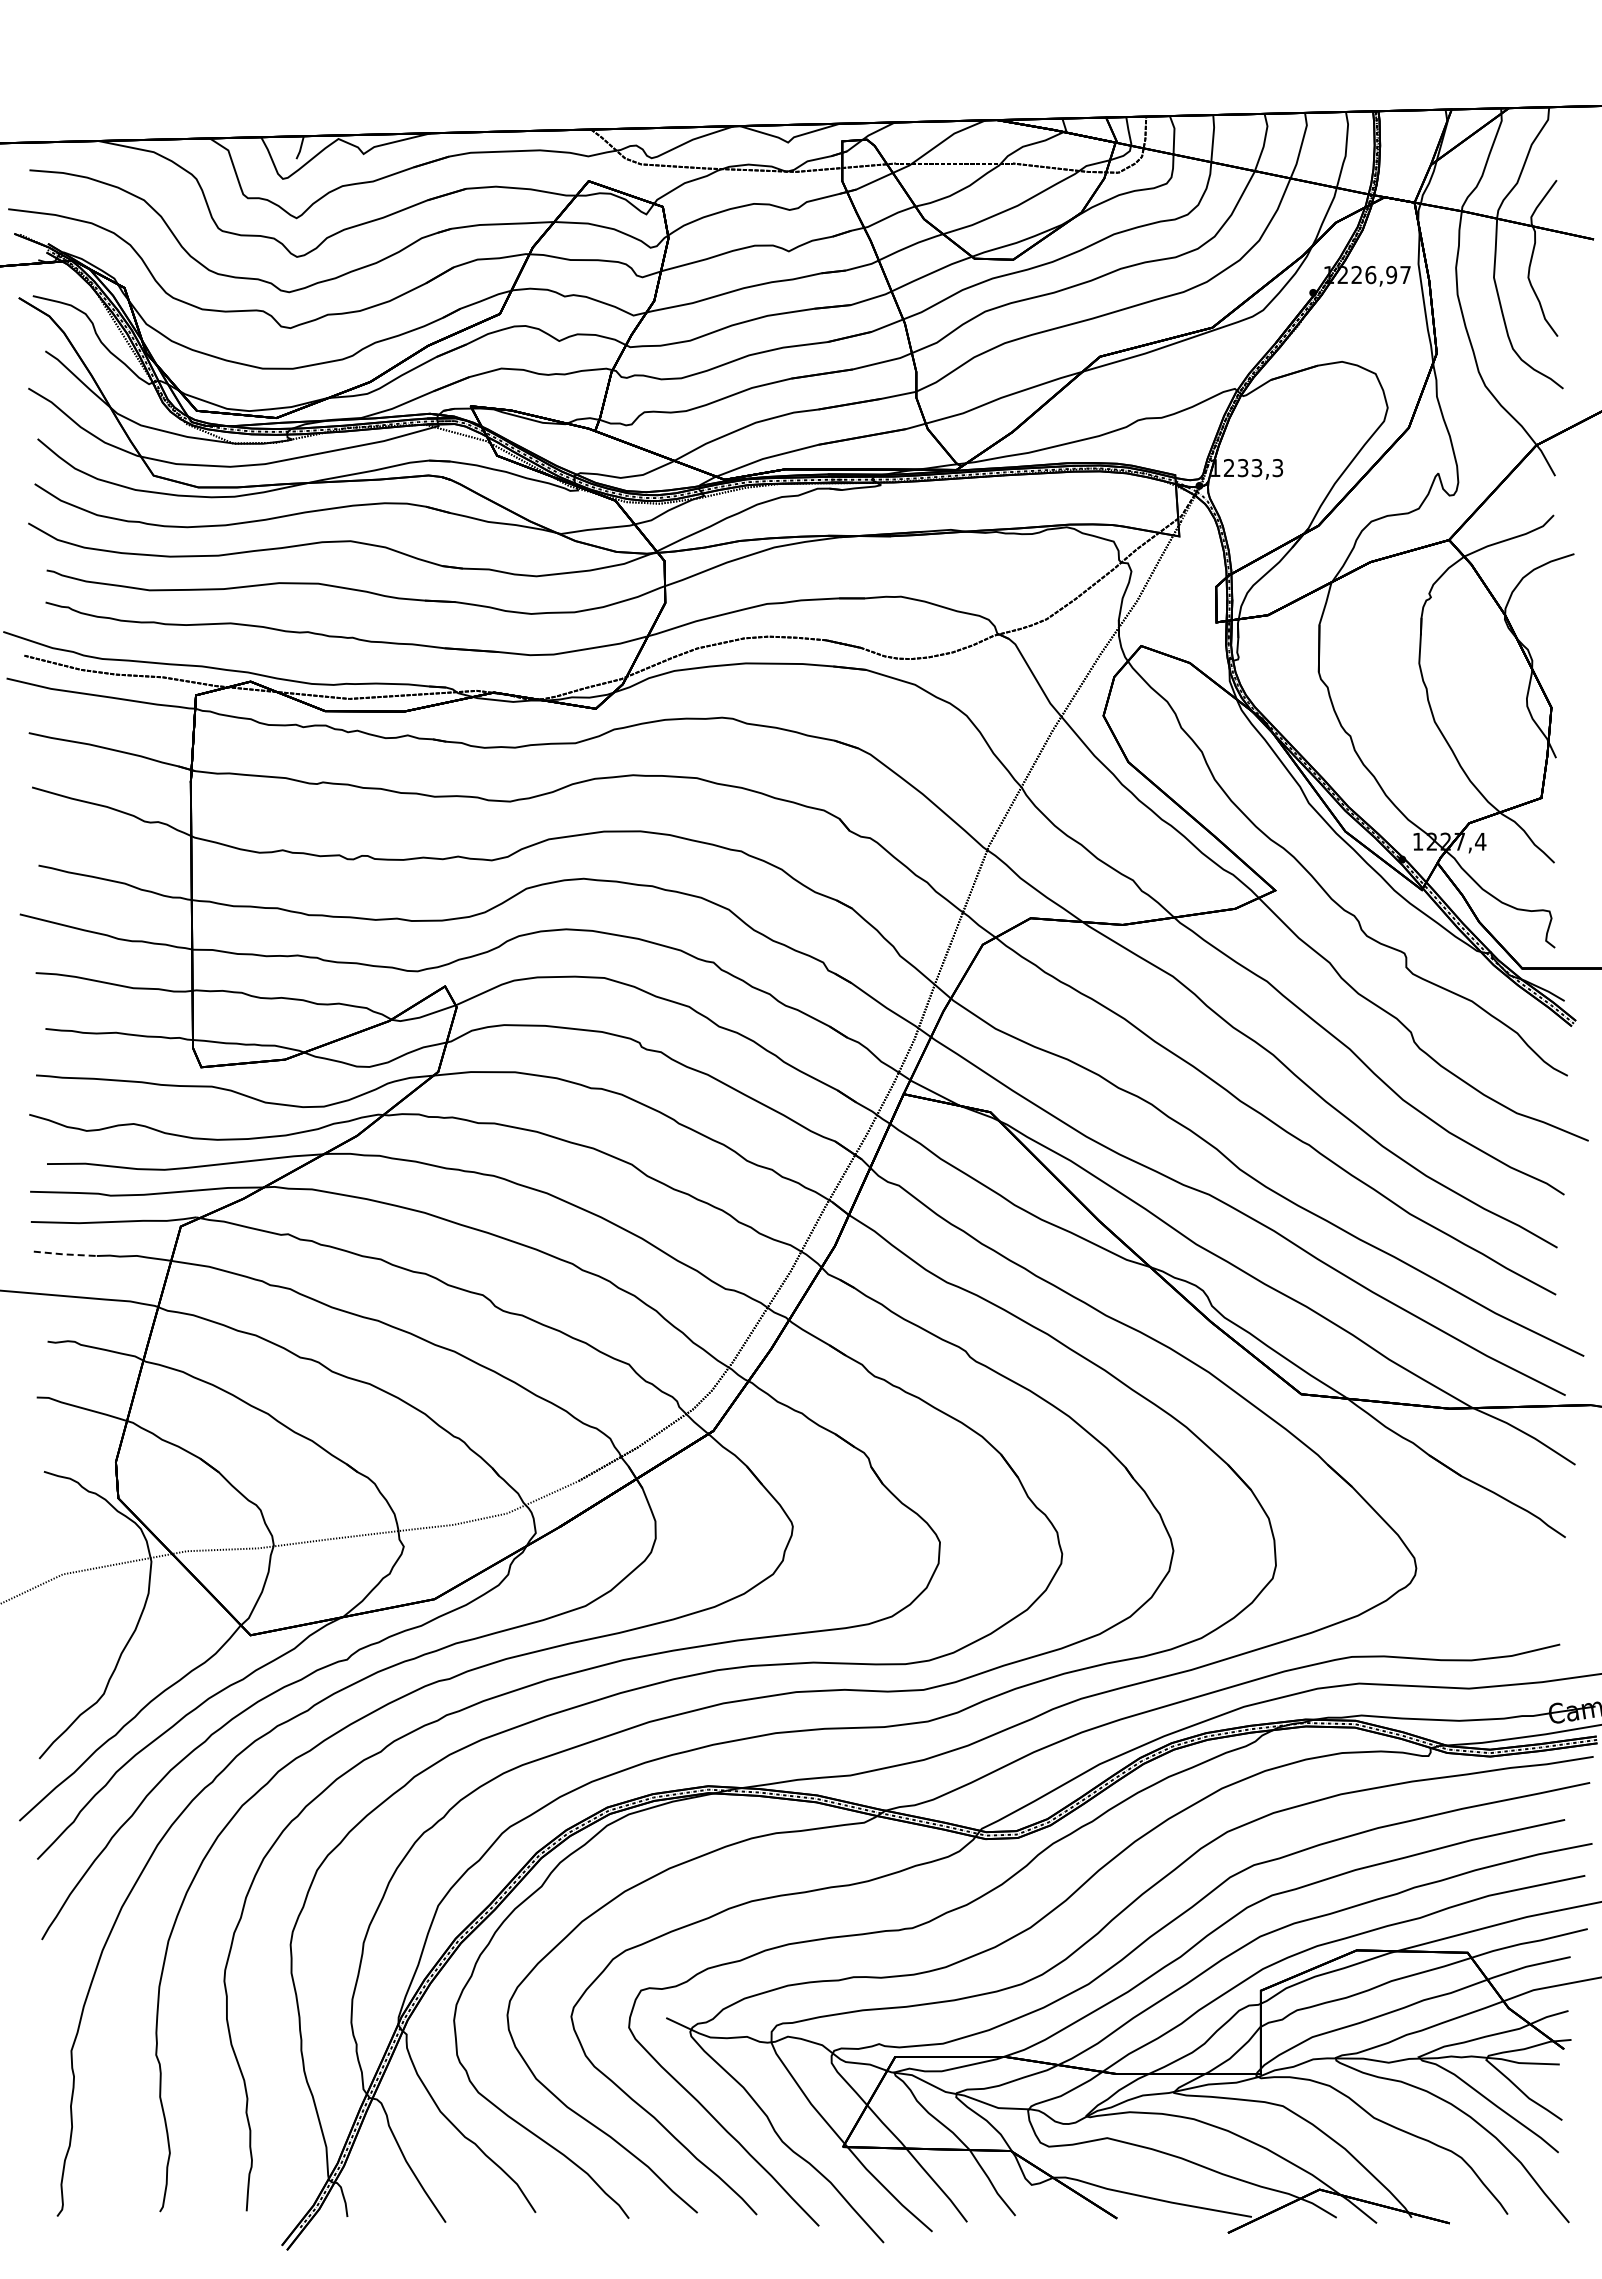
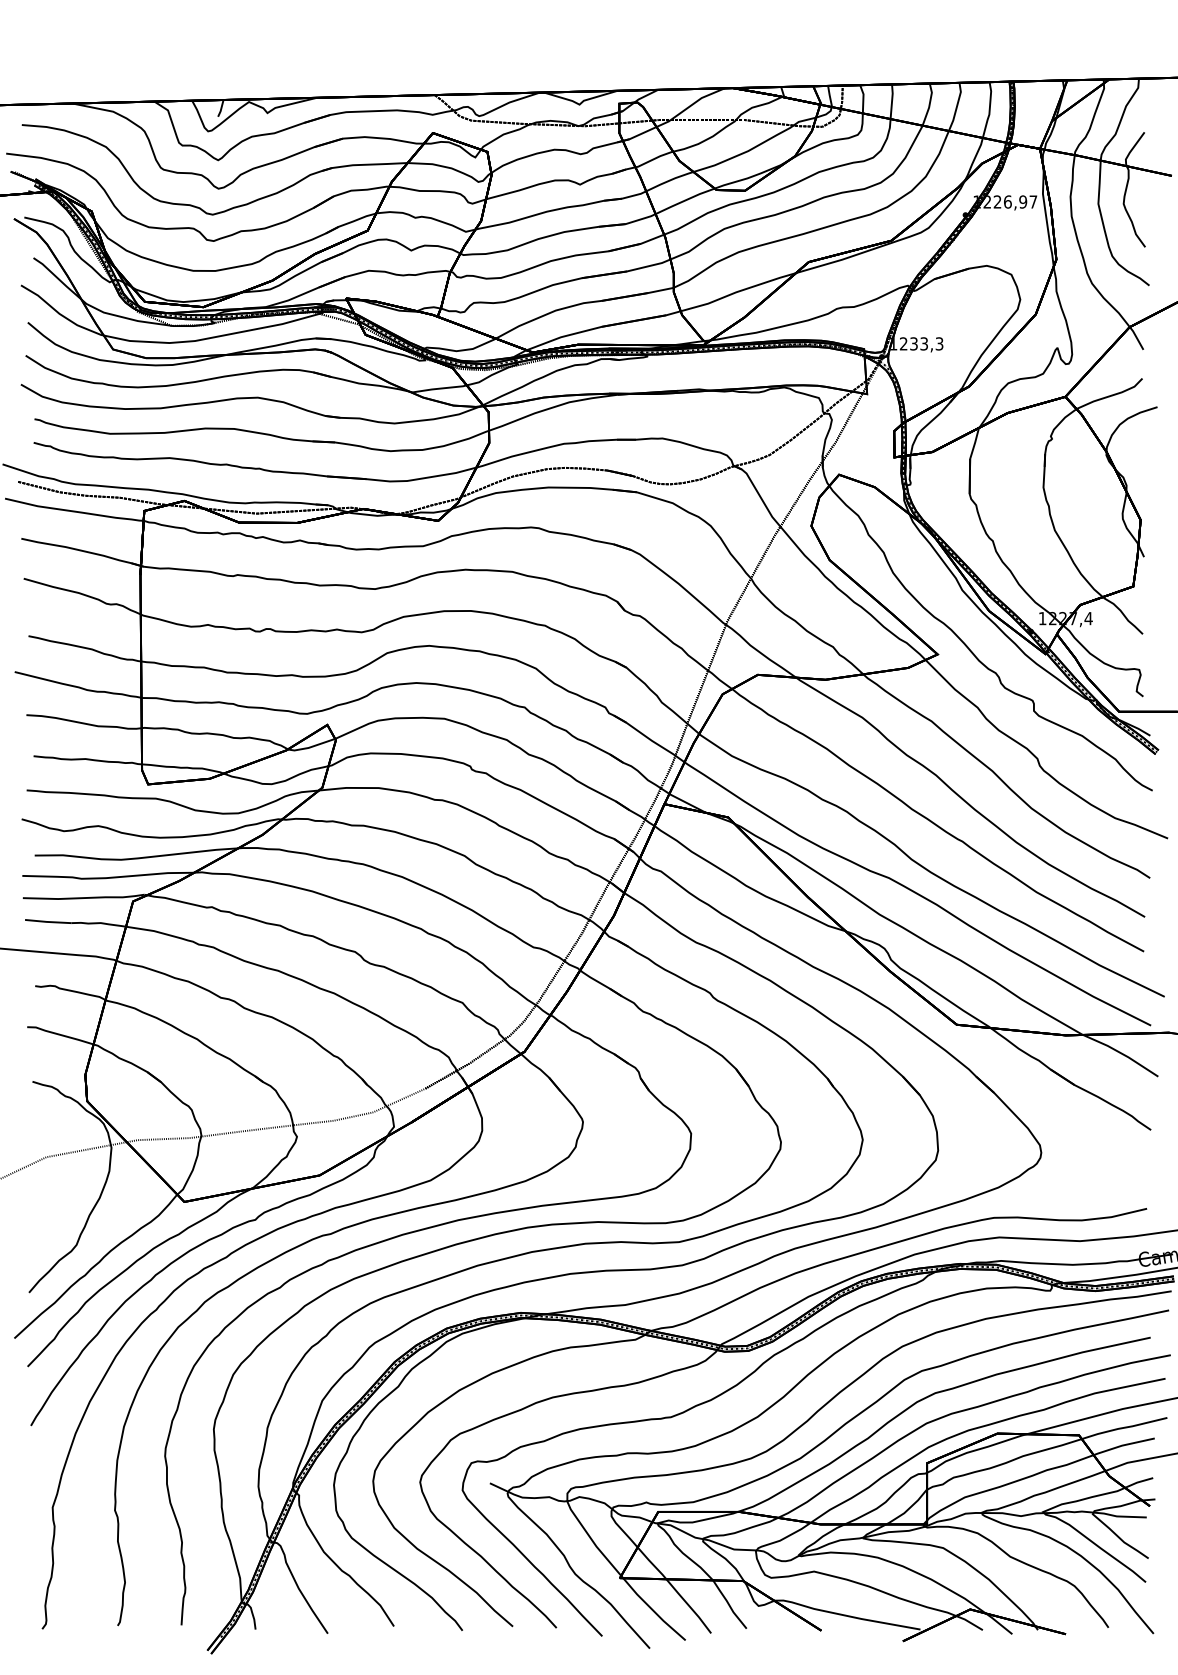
line: (65, 1254) -> (48, 922), dashed -> solid

